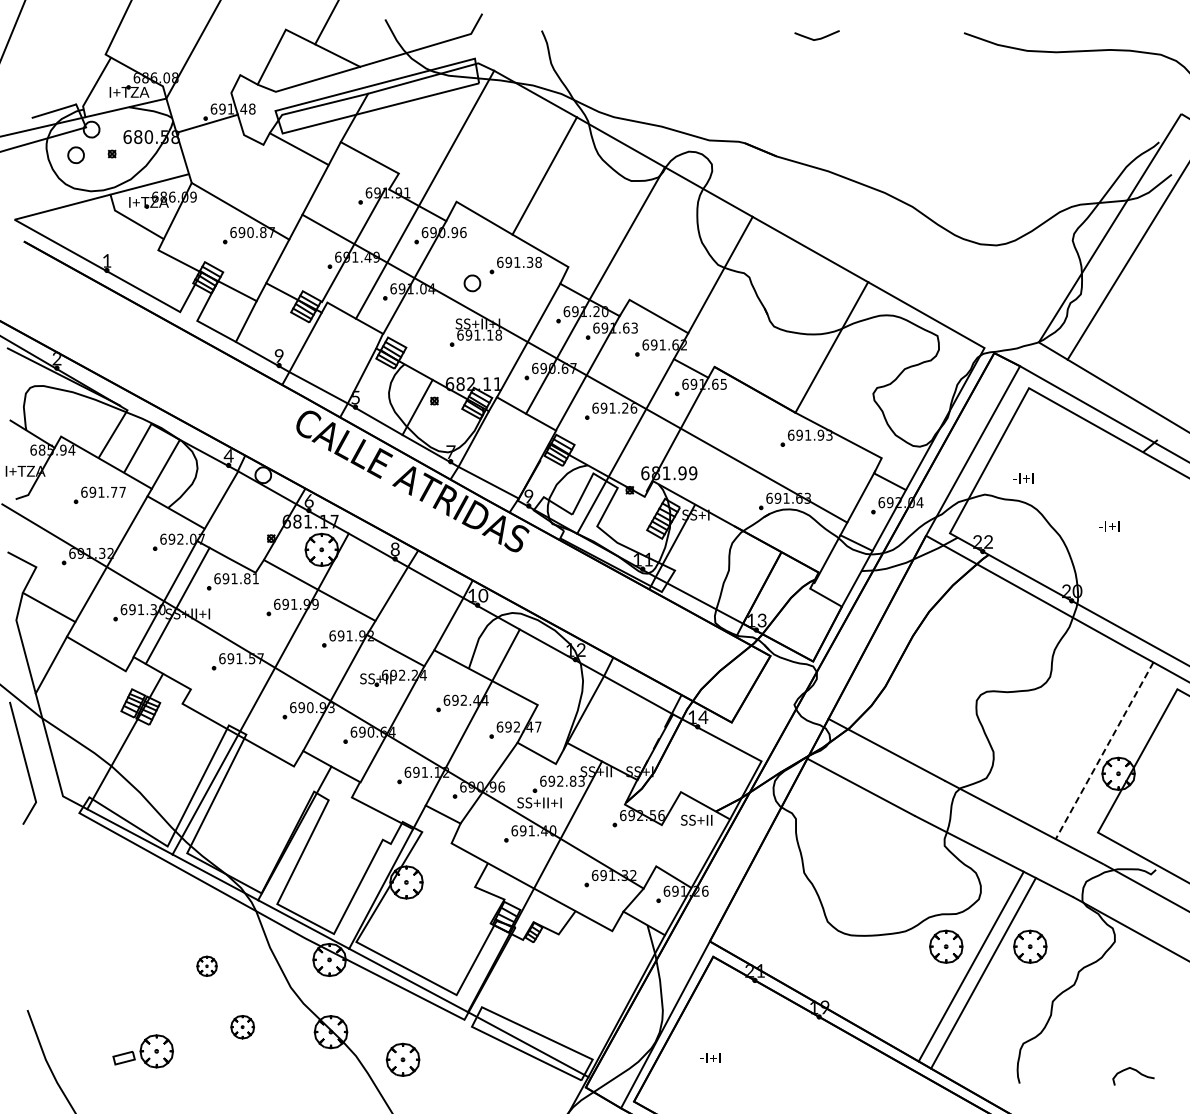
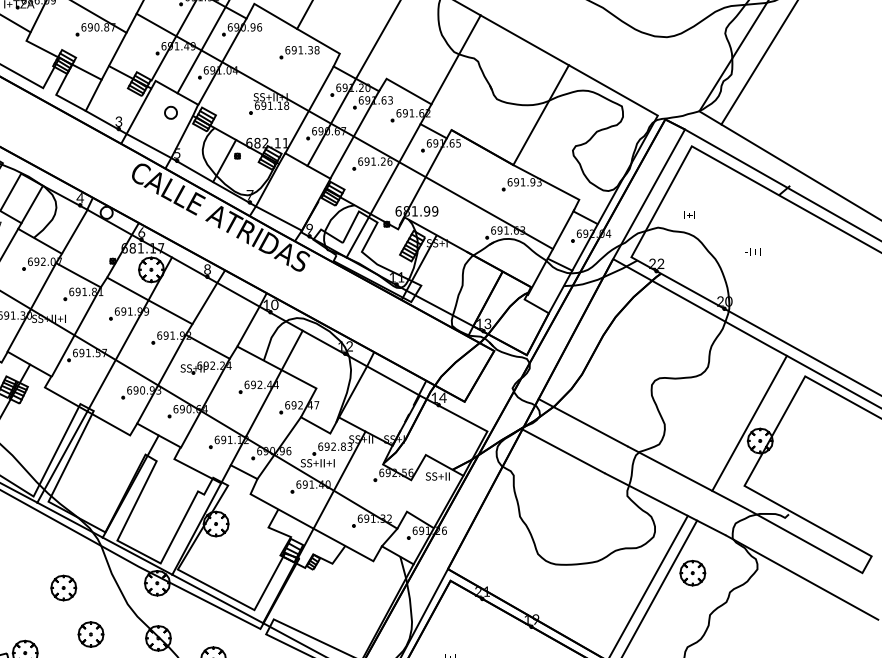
part: (472, 283) -> (171, 112), moved
text: (278, 355) -> (118, 121), 9 -> 3
line: (177, 605) -> (76, 331), moved
line: (1104, 750) -> (749, 423), dashed -> solid
part: (946, 946) -> (628, 572), removed
part: (206, 966) -> (63, 588), size x1.67
part: (242, 1027) -> (90, 634), size x1.43

